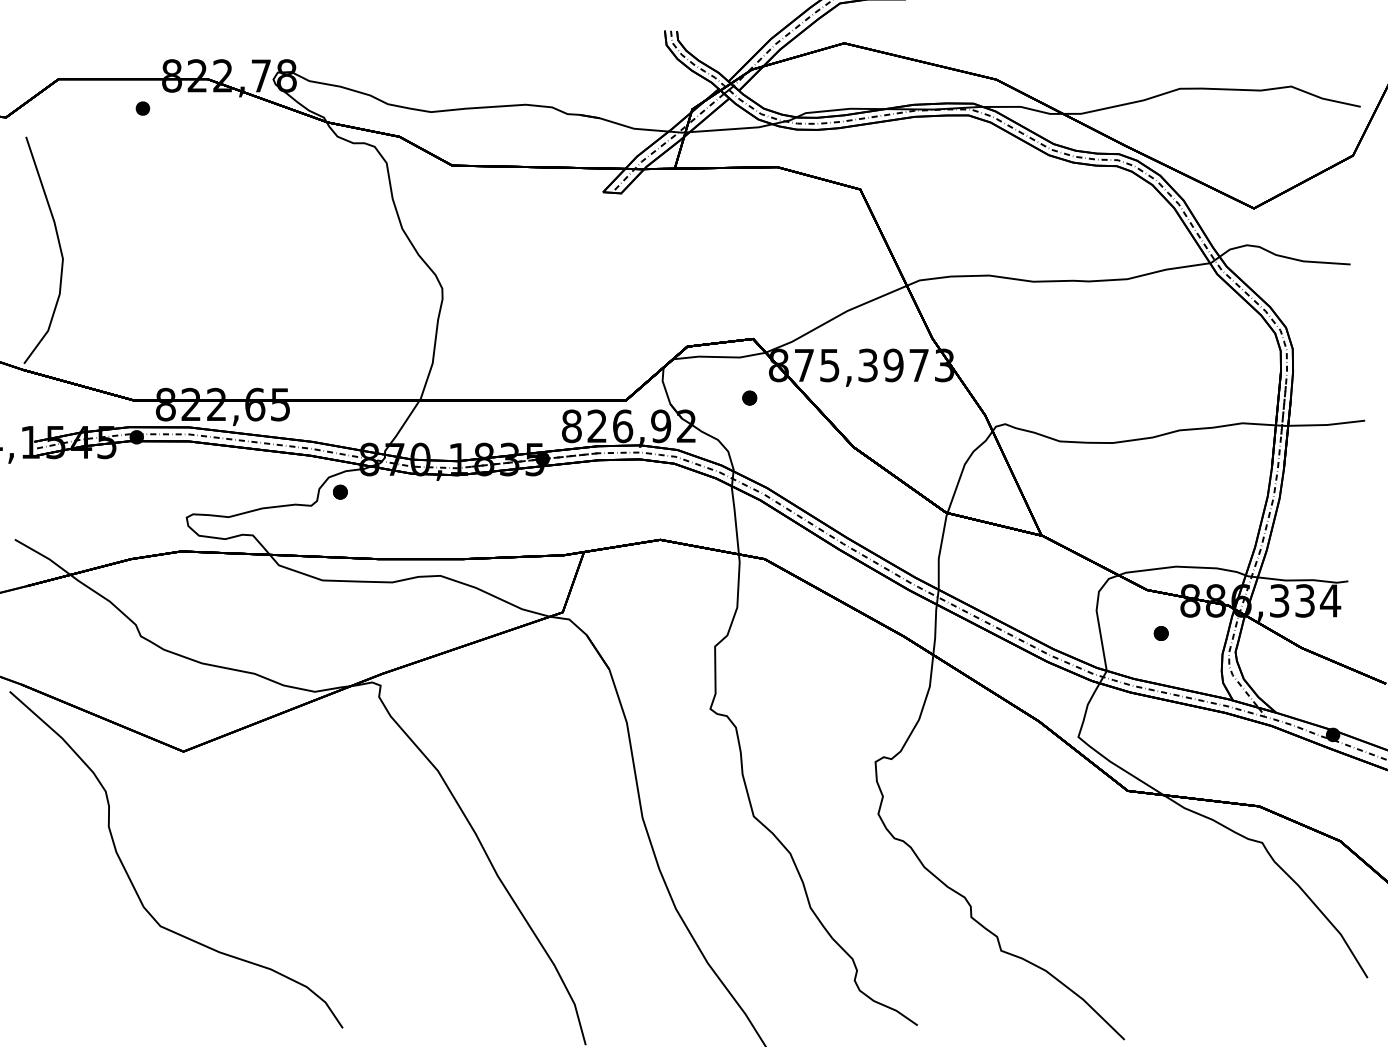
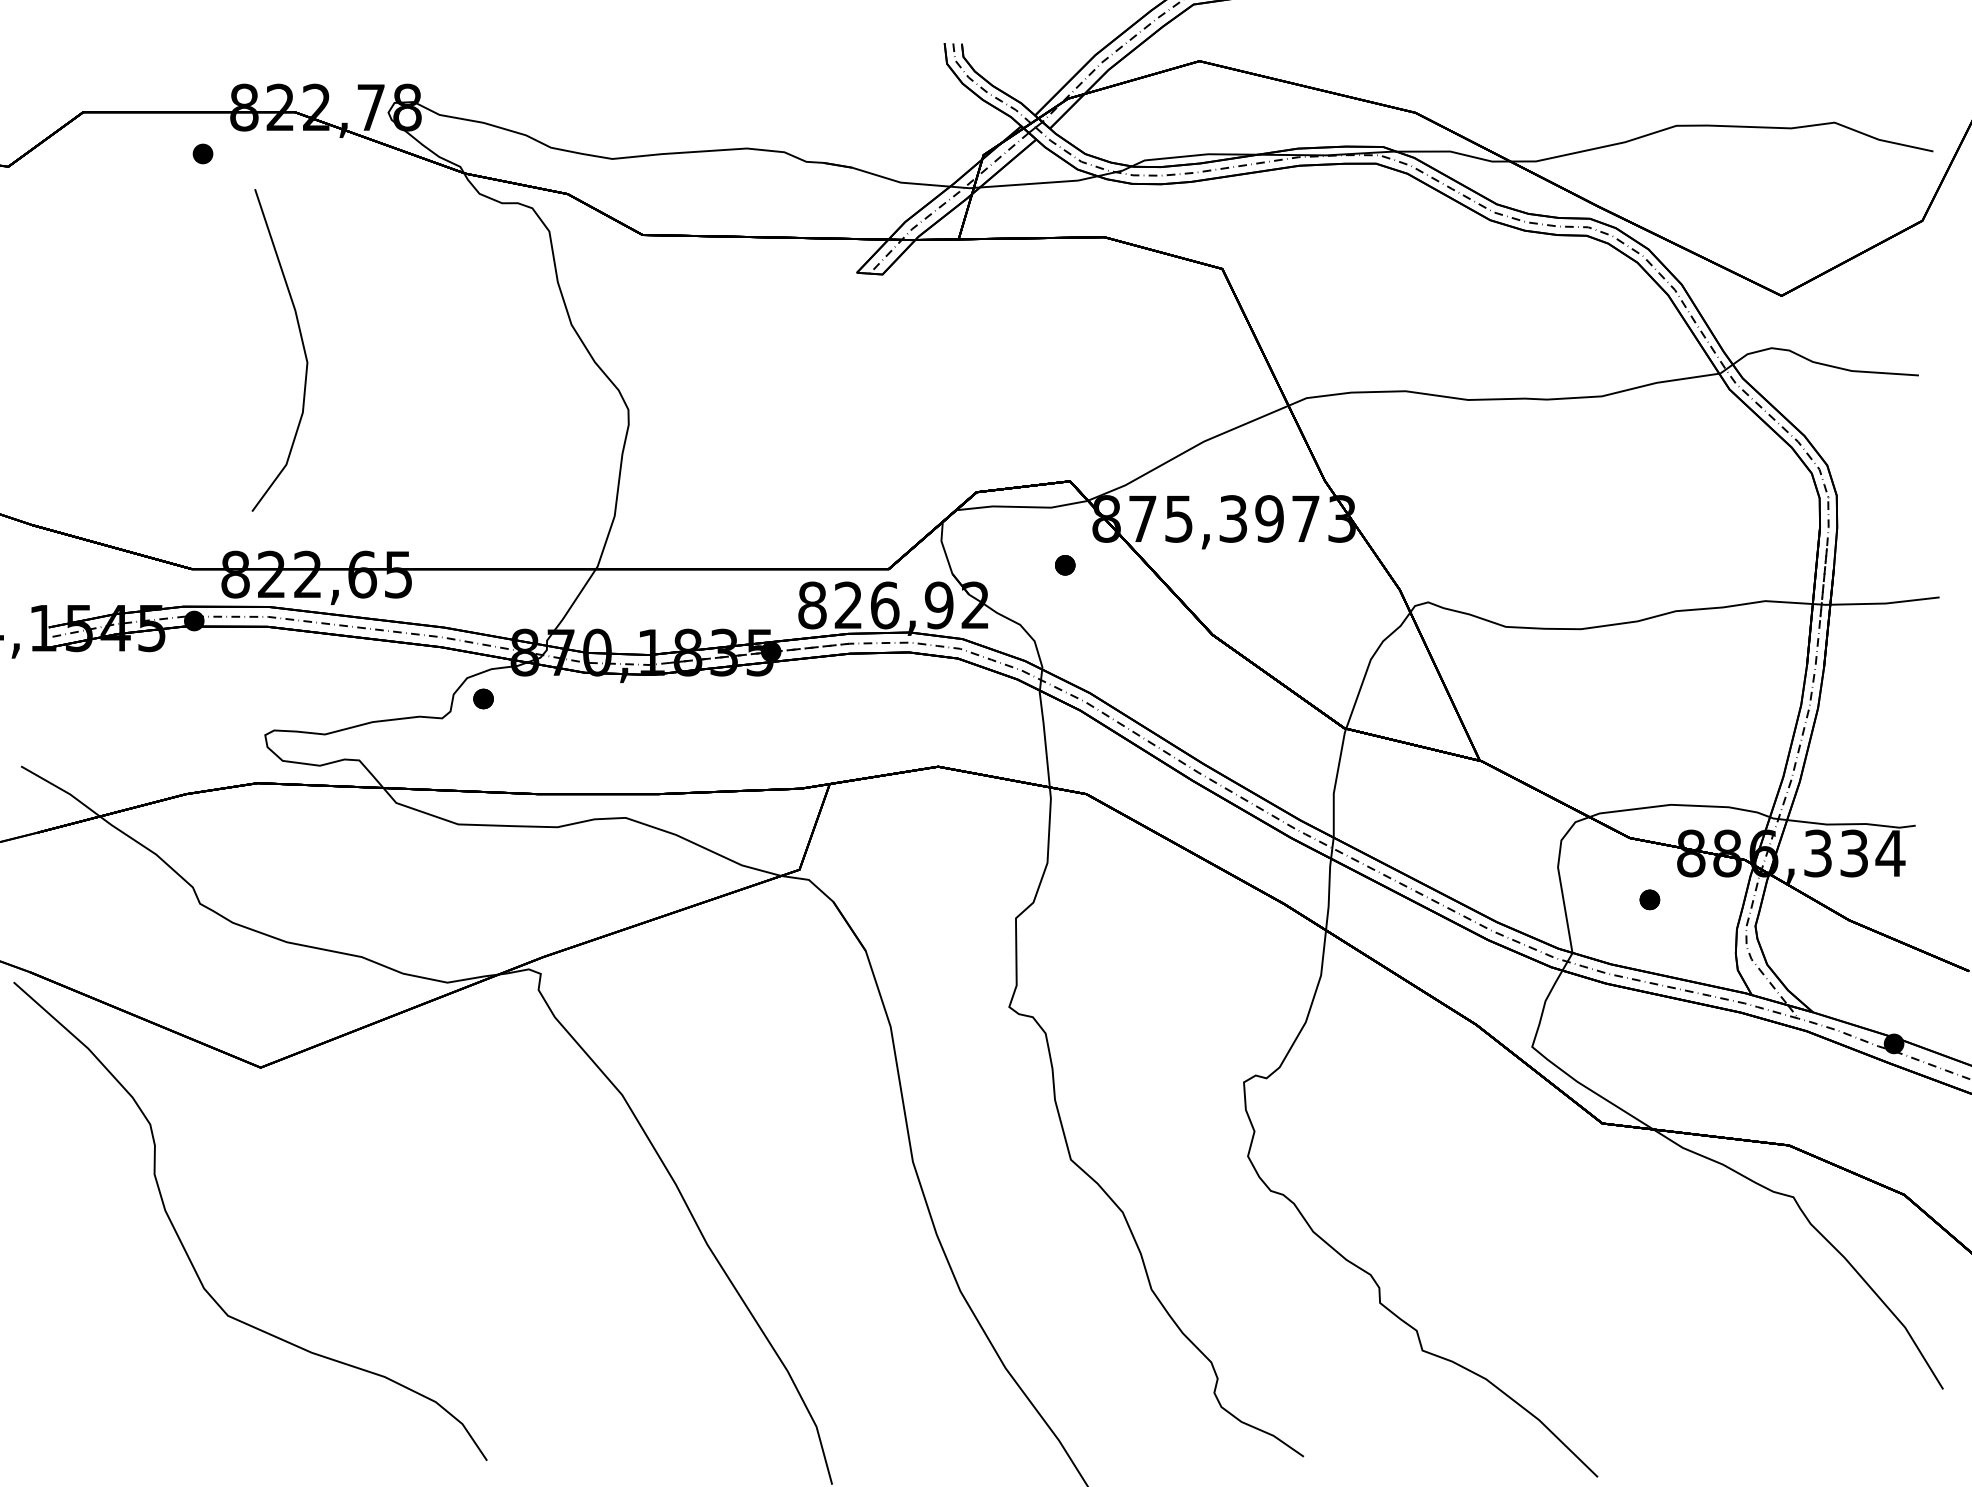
curve: (59, 247) -> (302, 346), moved

